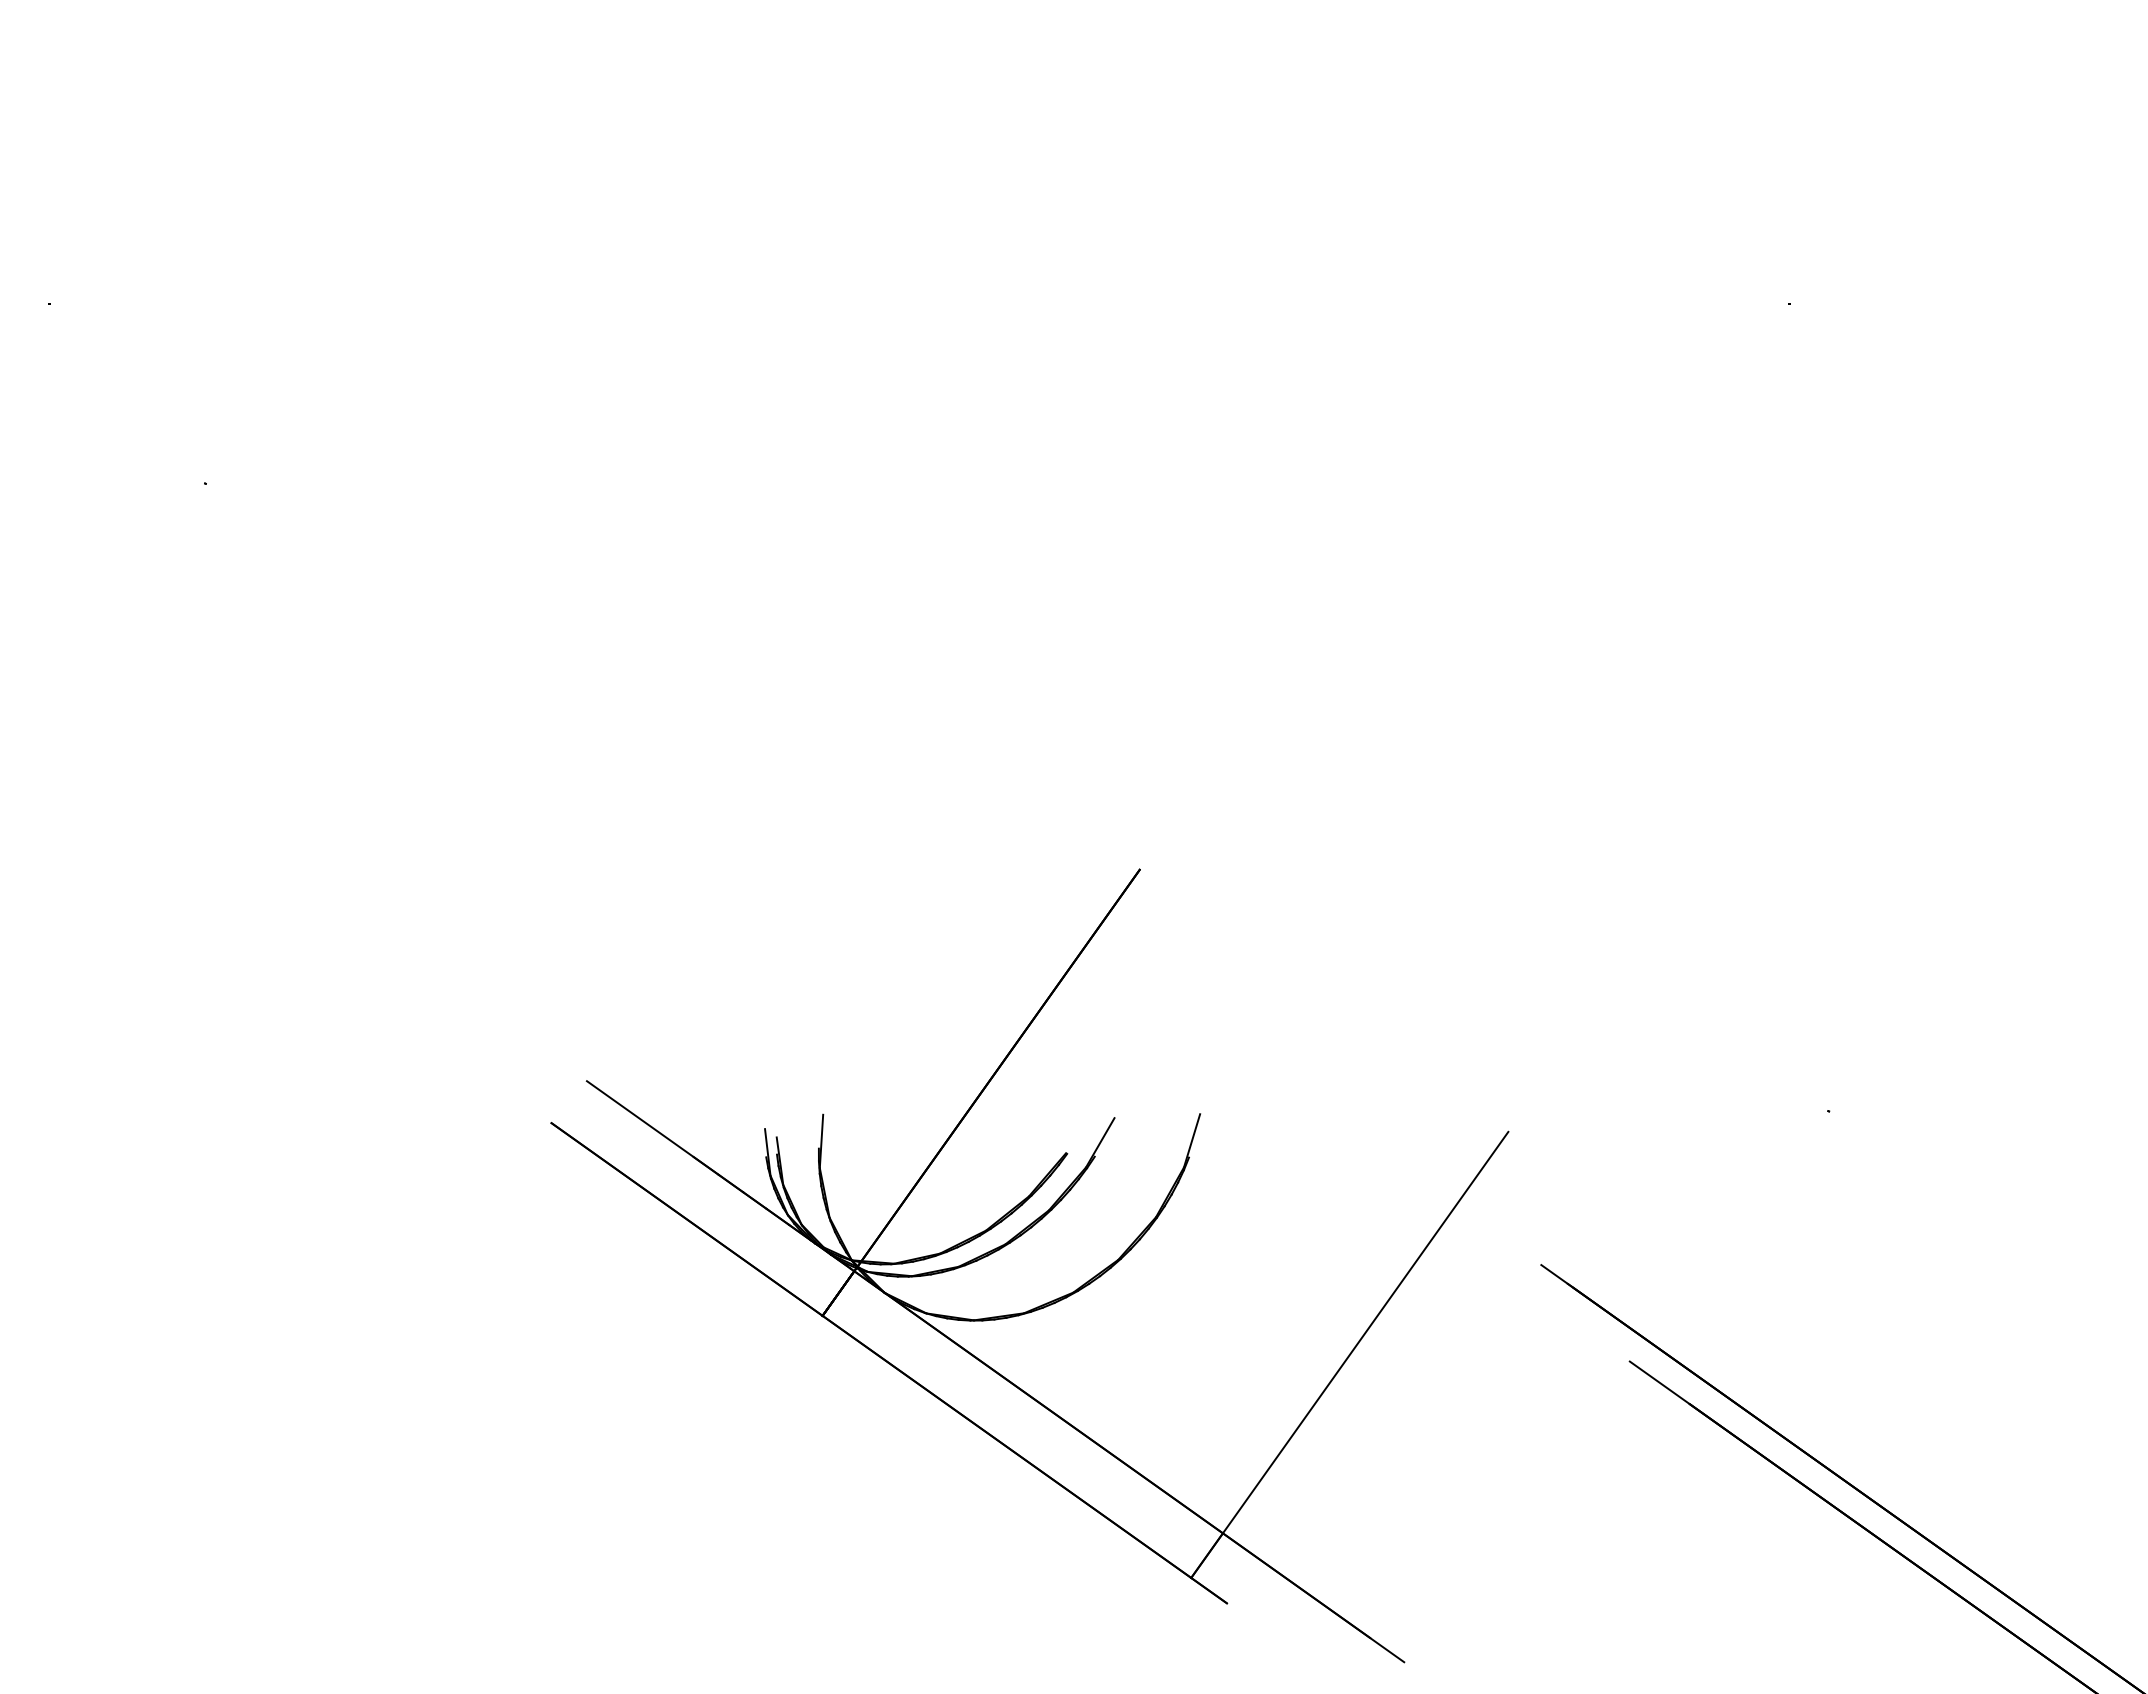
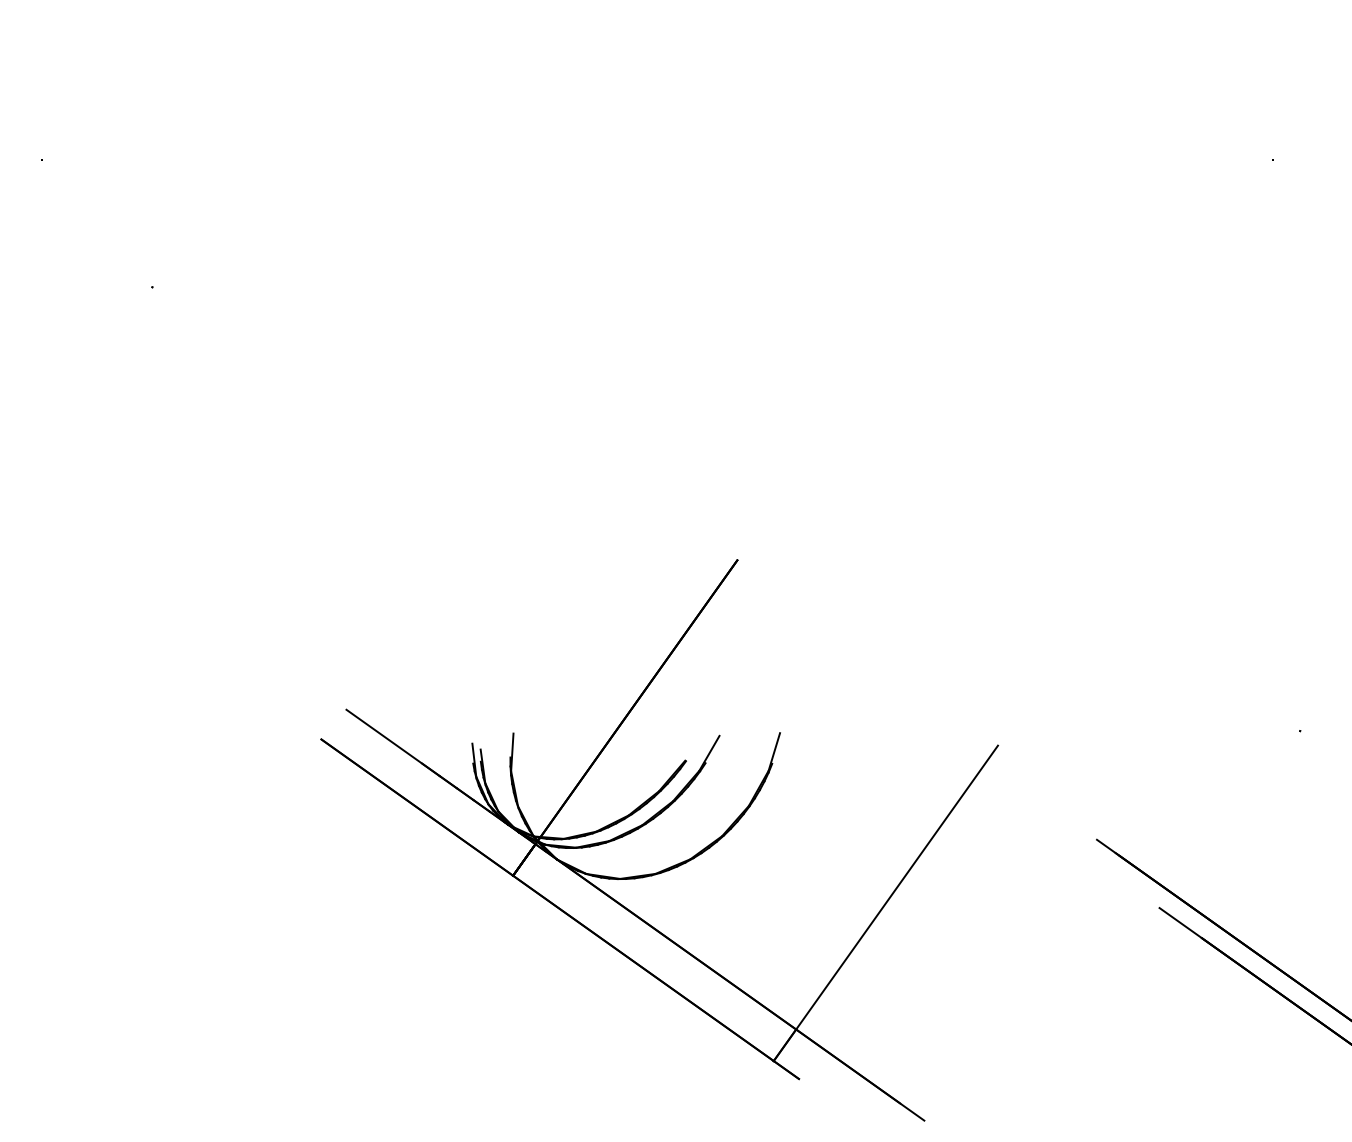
part: (1012, 1242) -> (647, 823), moved

